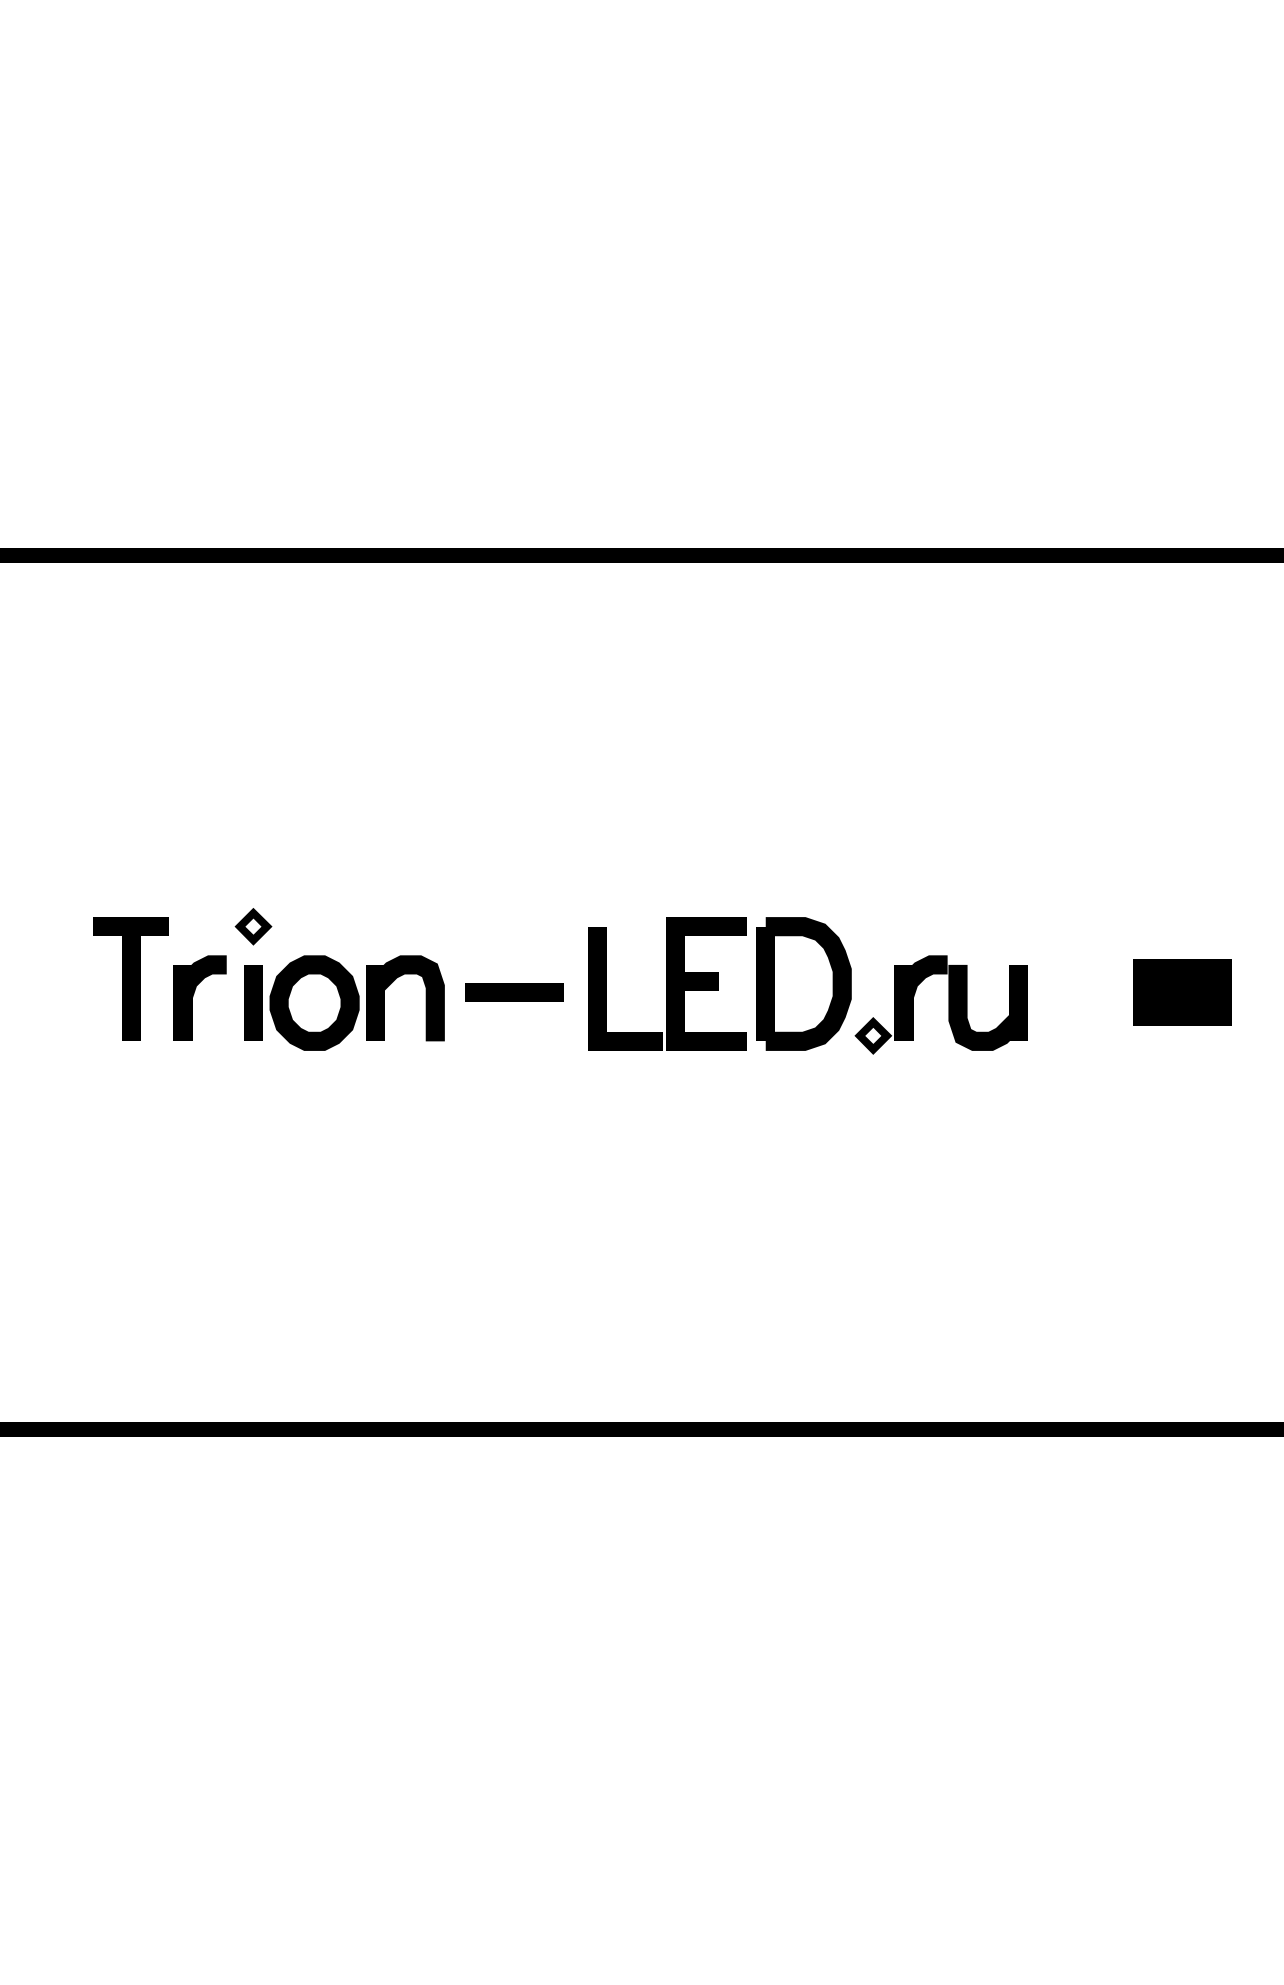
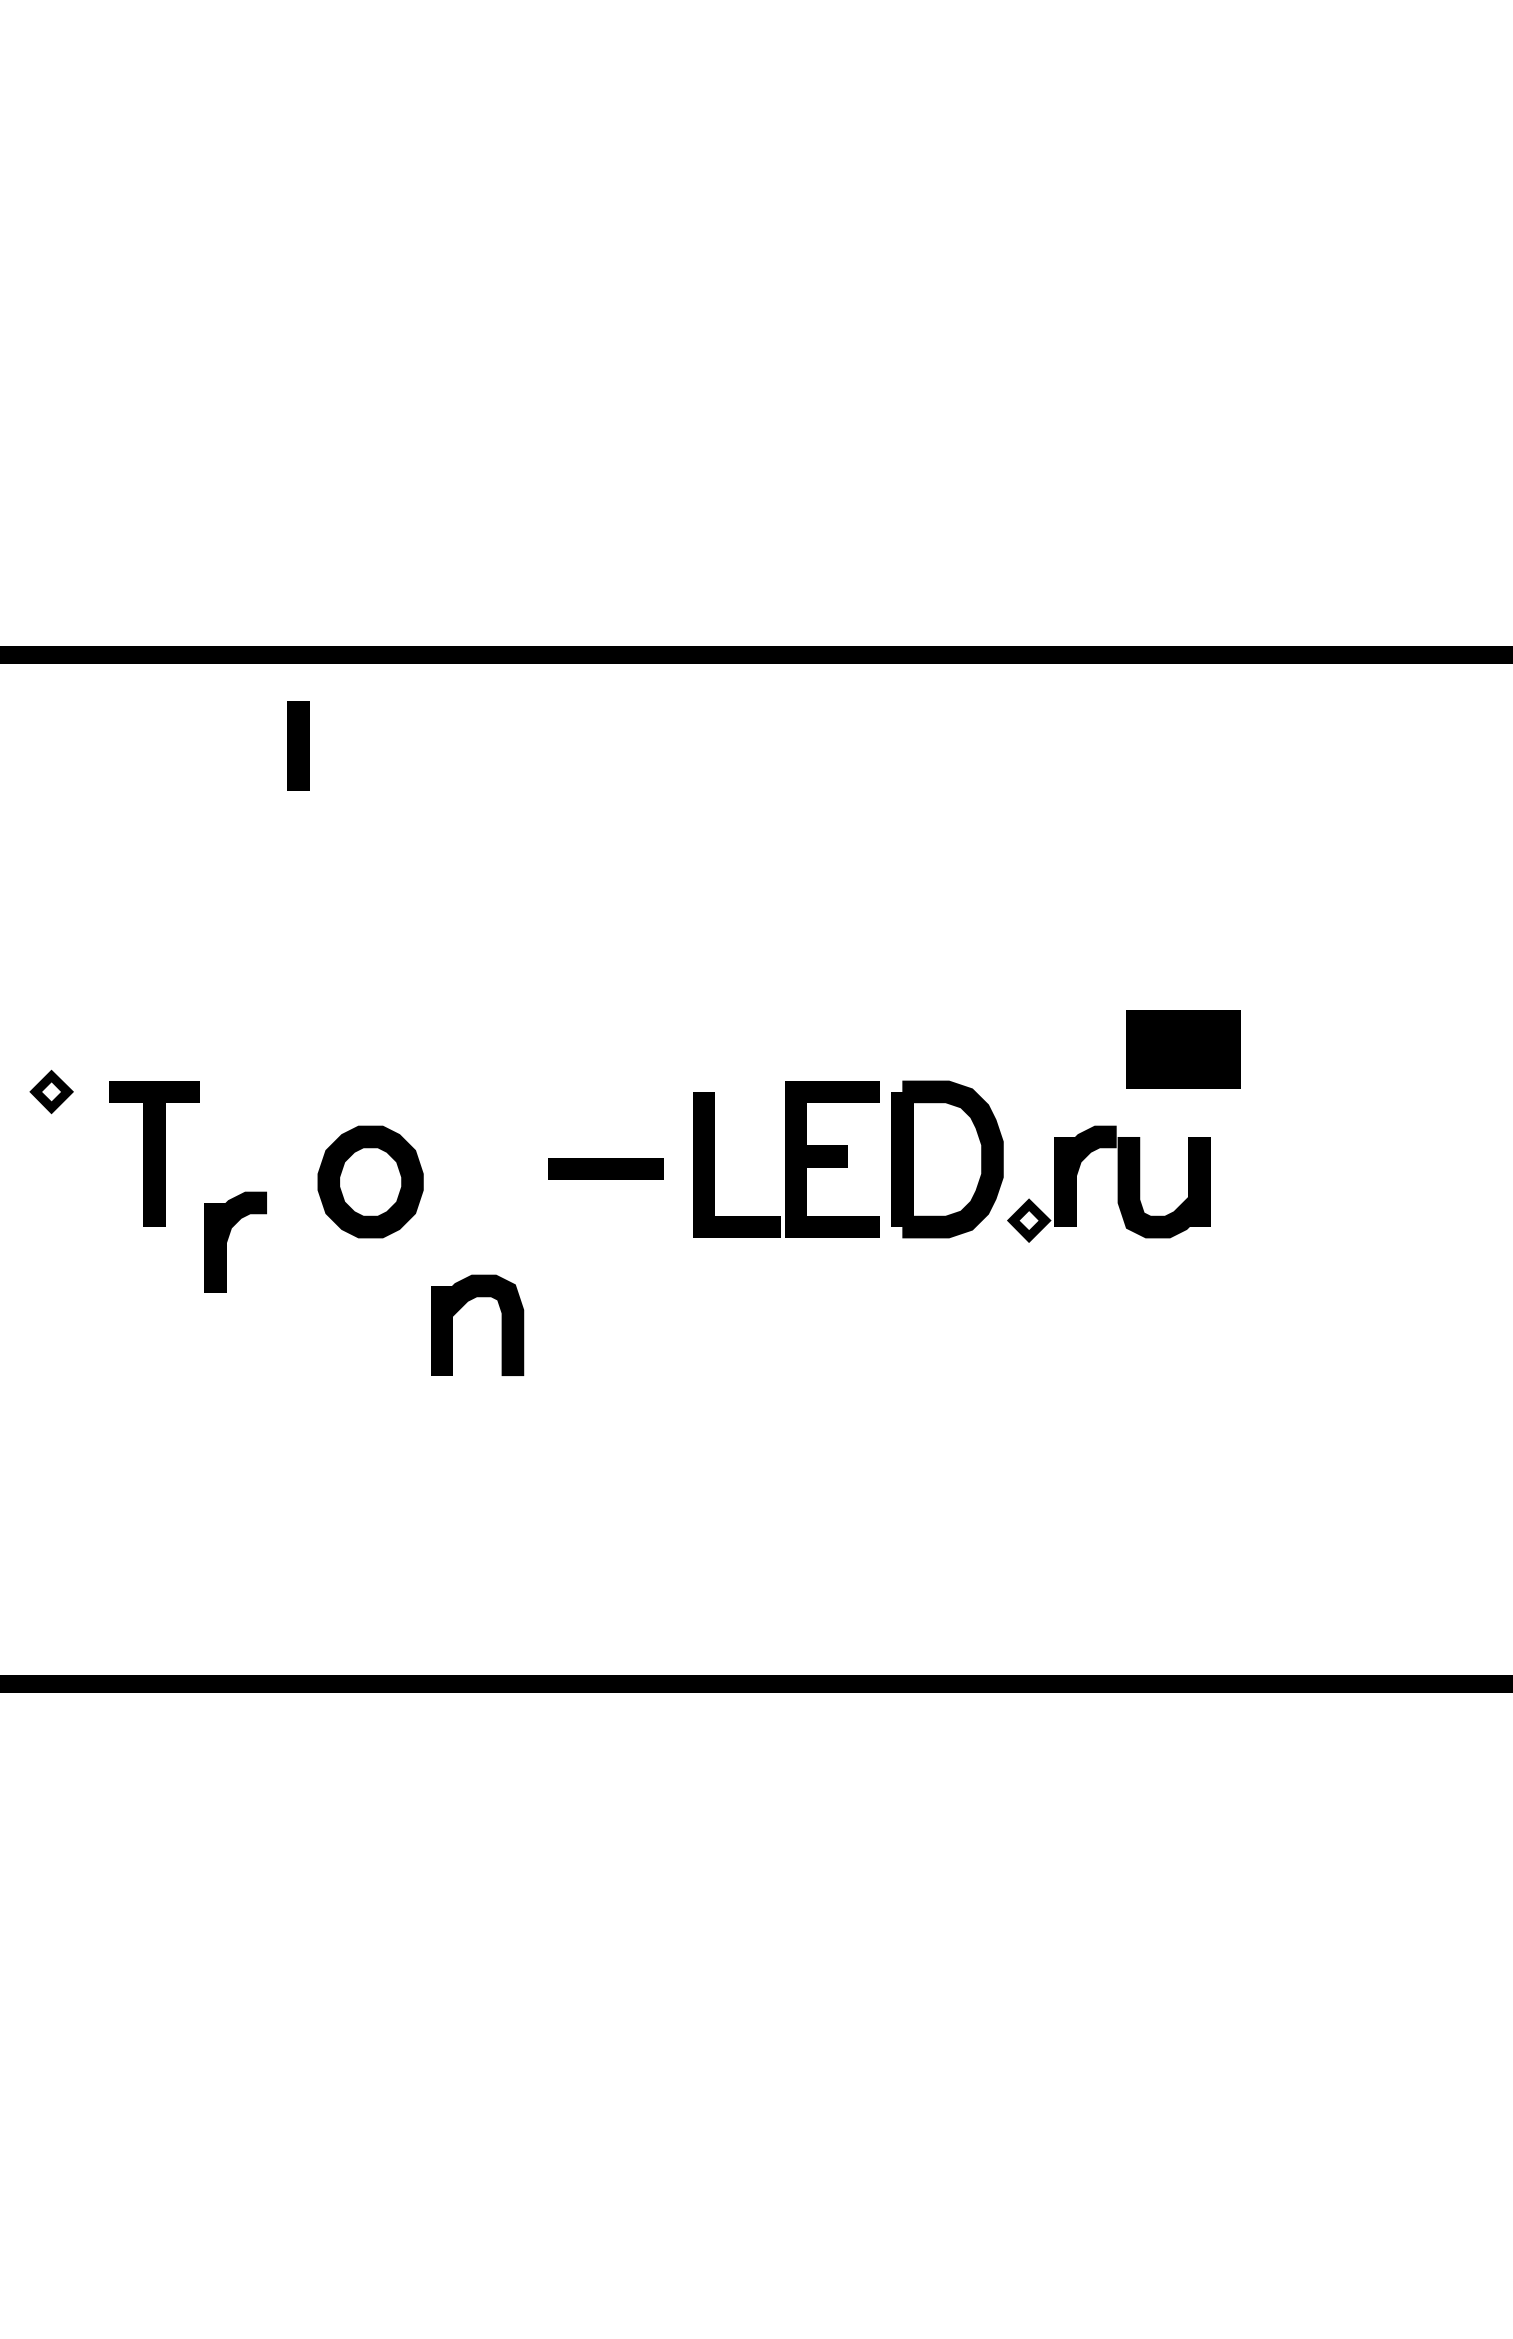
part: (253, 926) -> (51, 1091), moved
part: (391, 984) -> (461, 1308), moved
line: (1182, 992) -> (1183, 1049), moved
part: (193, 995) -> (228, 1239), moved
line: (253, 1002) -> (298, 745), moved

